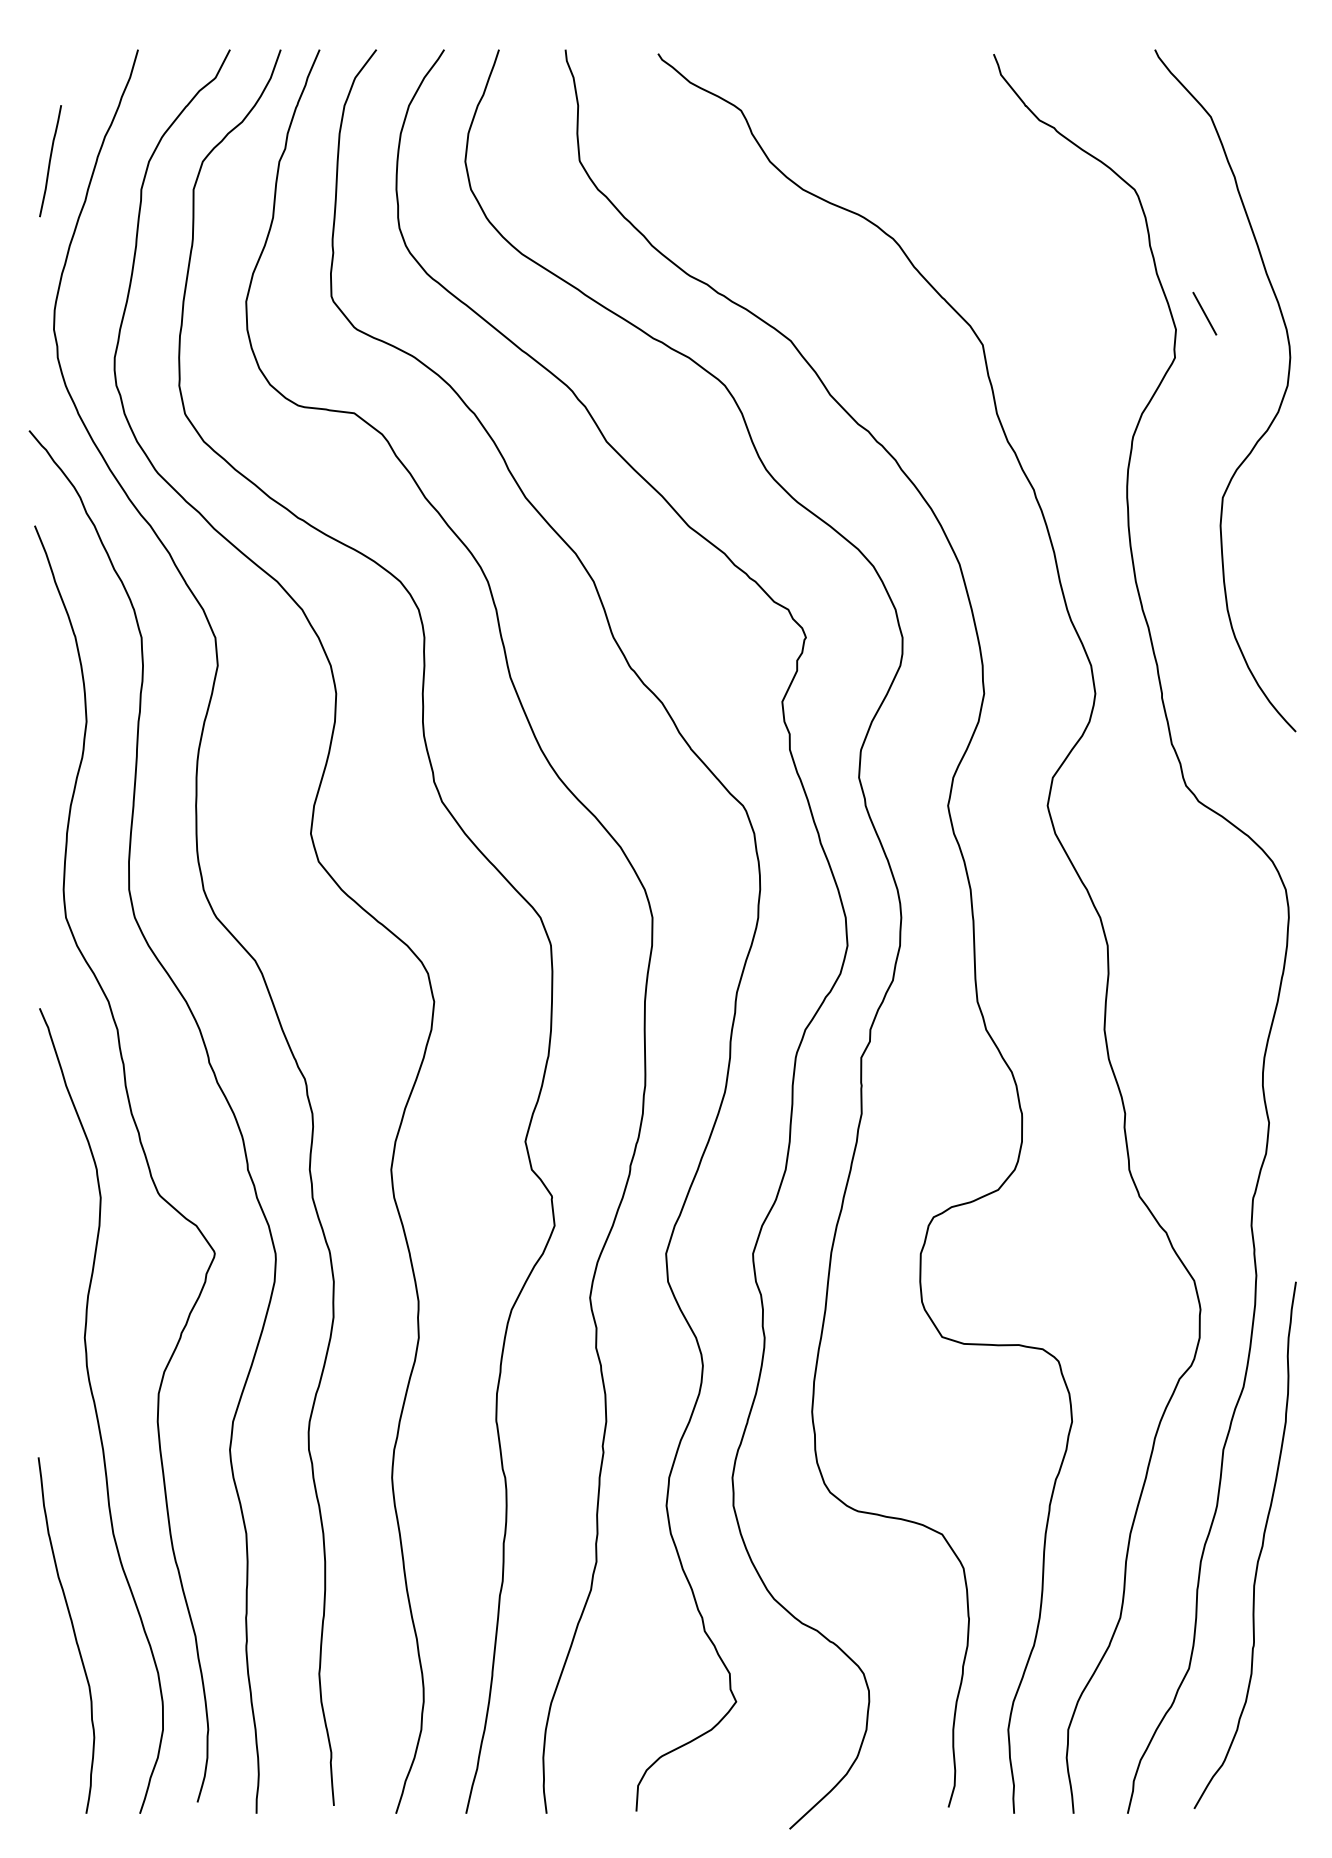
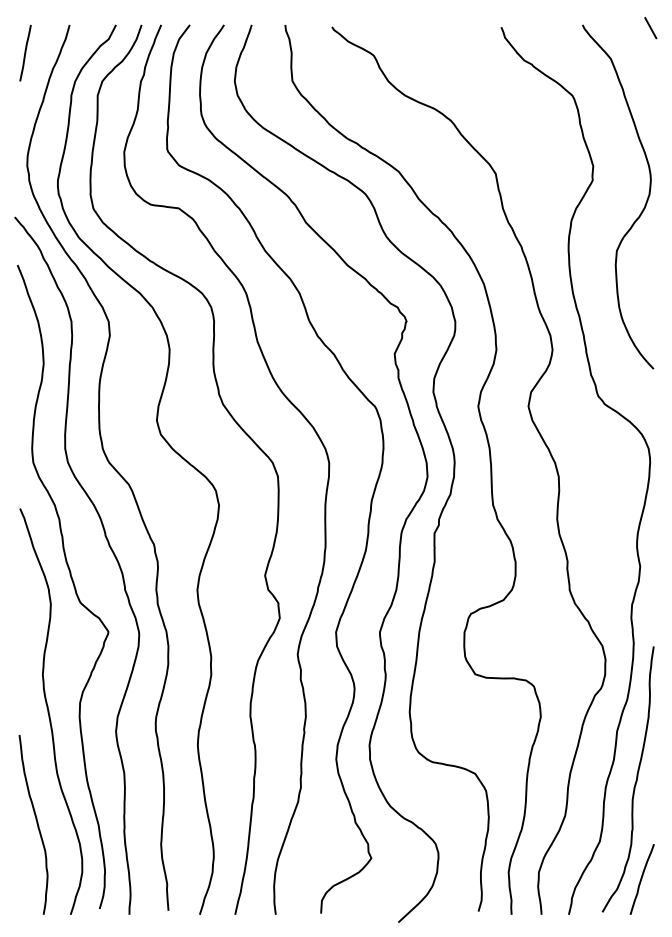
line: (50, 159) -> (25, 52), moved
line: (1204, 314) -> (650, 28), moved
curve: (1271, 1743) -> (641, 879), added

